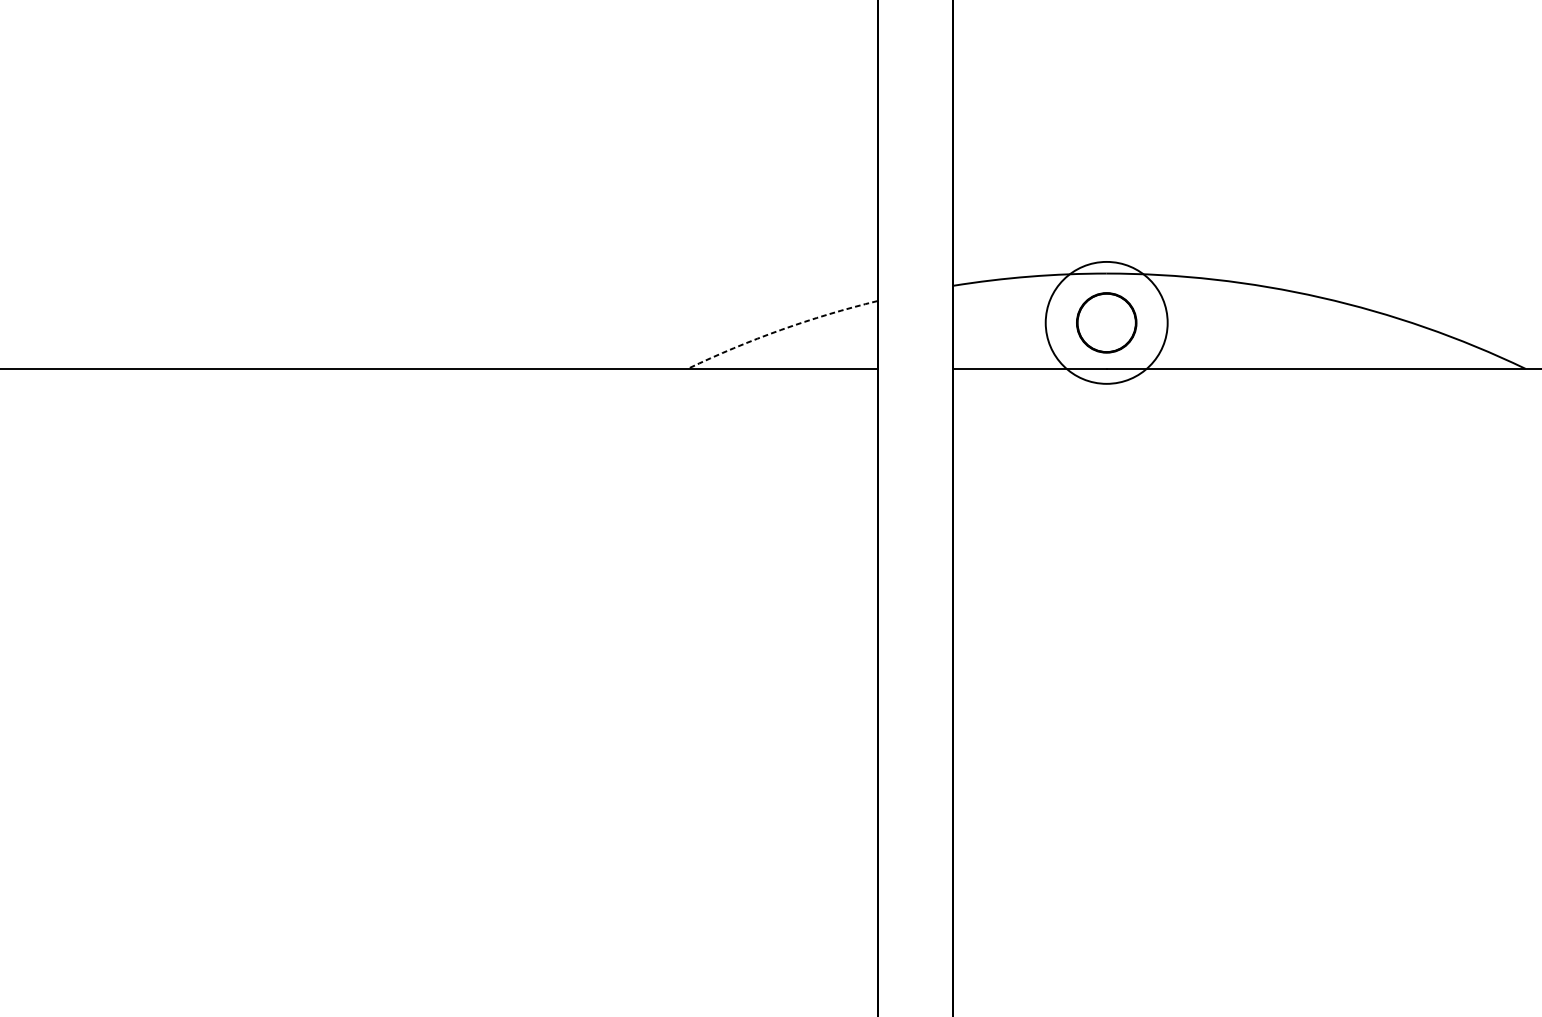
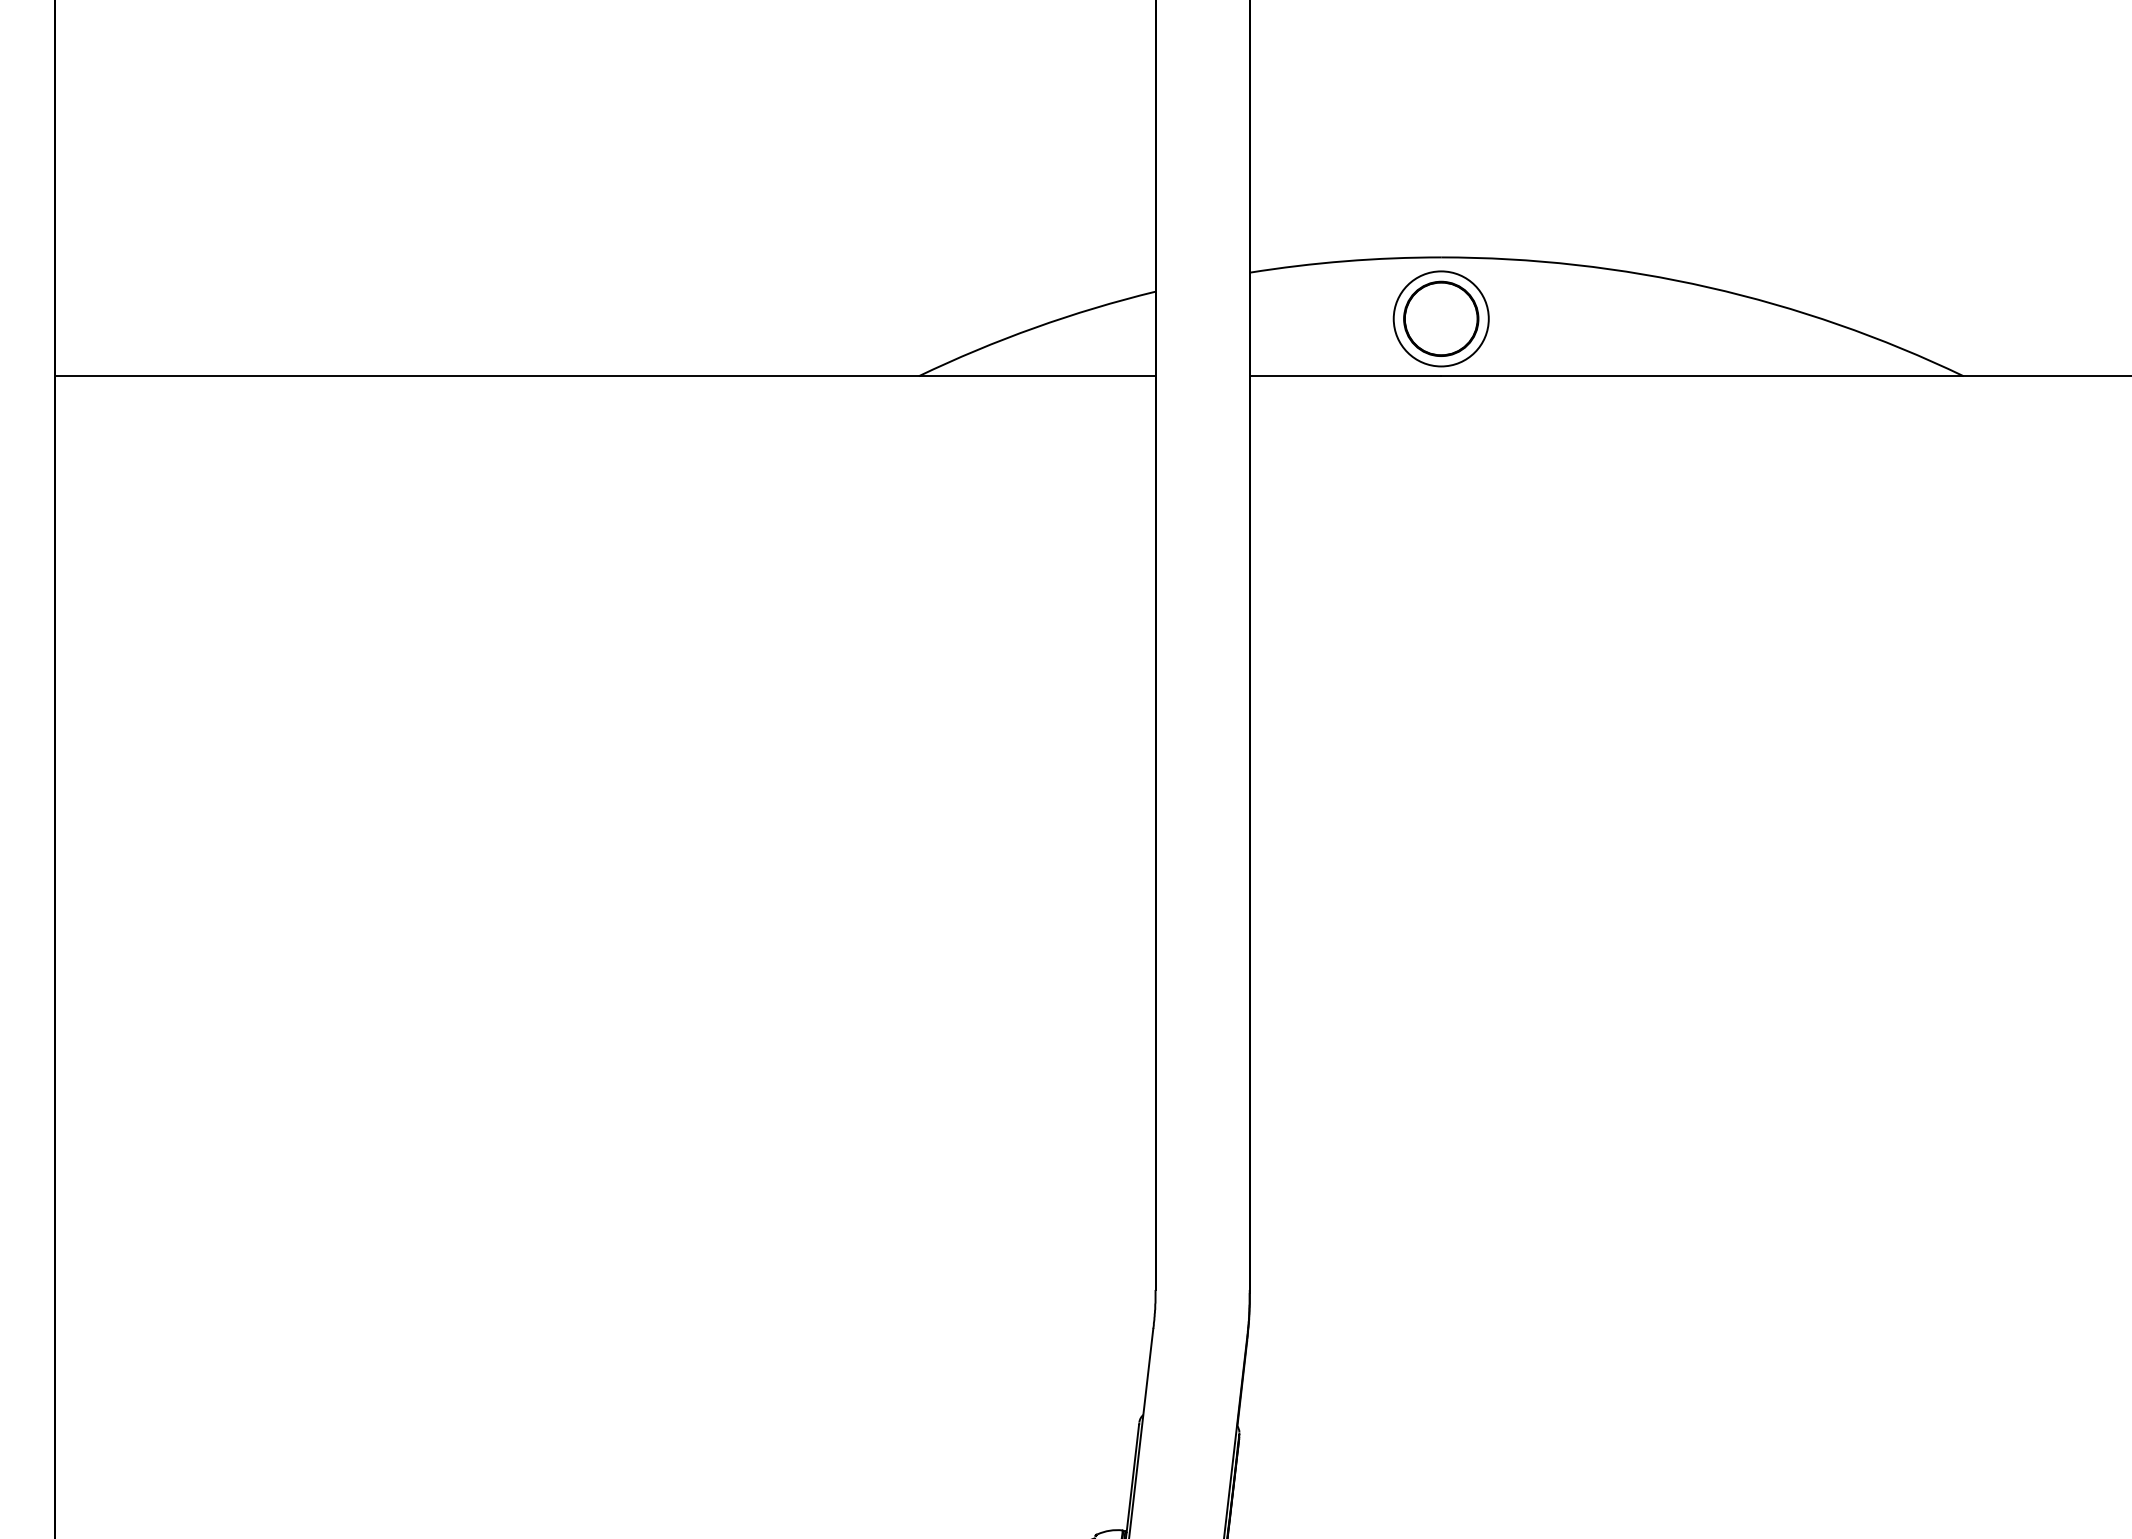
circle: (1106, 322) -> (1440, 318), size x0.62
arc: (780, 329) -> (1034, 327), dashed -> solid

